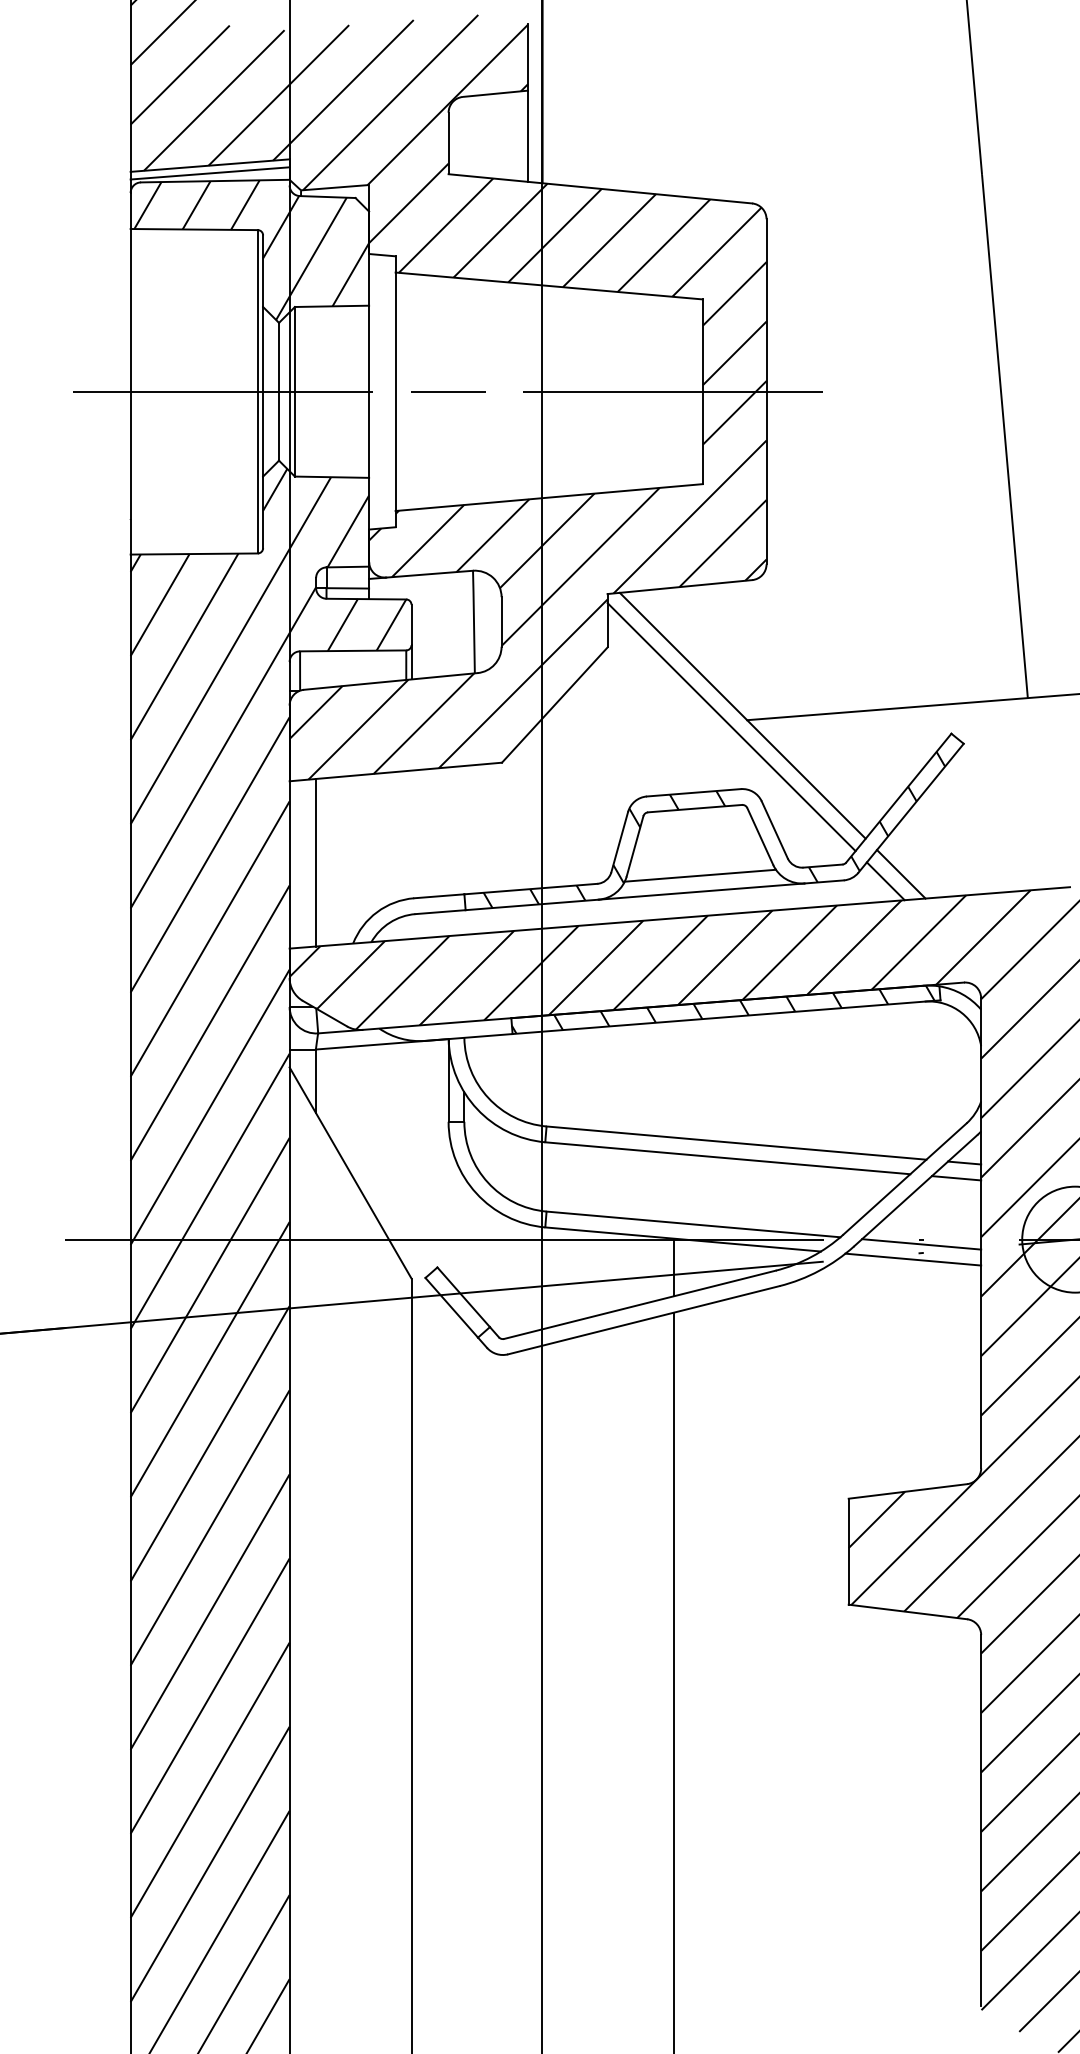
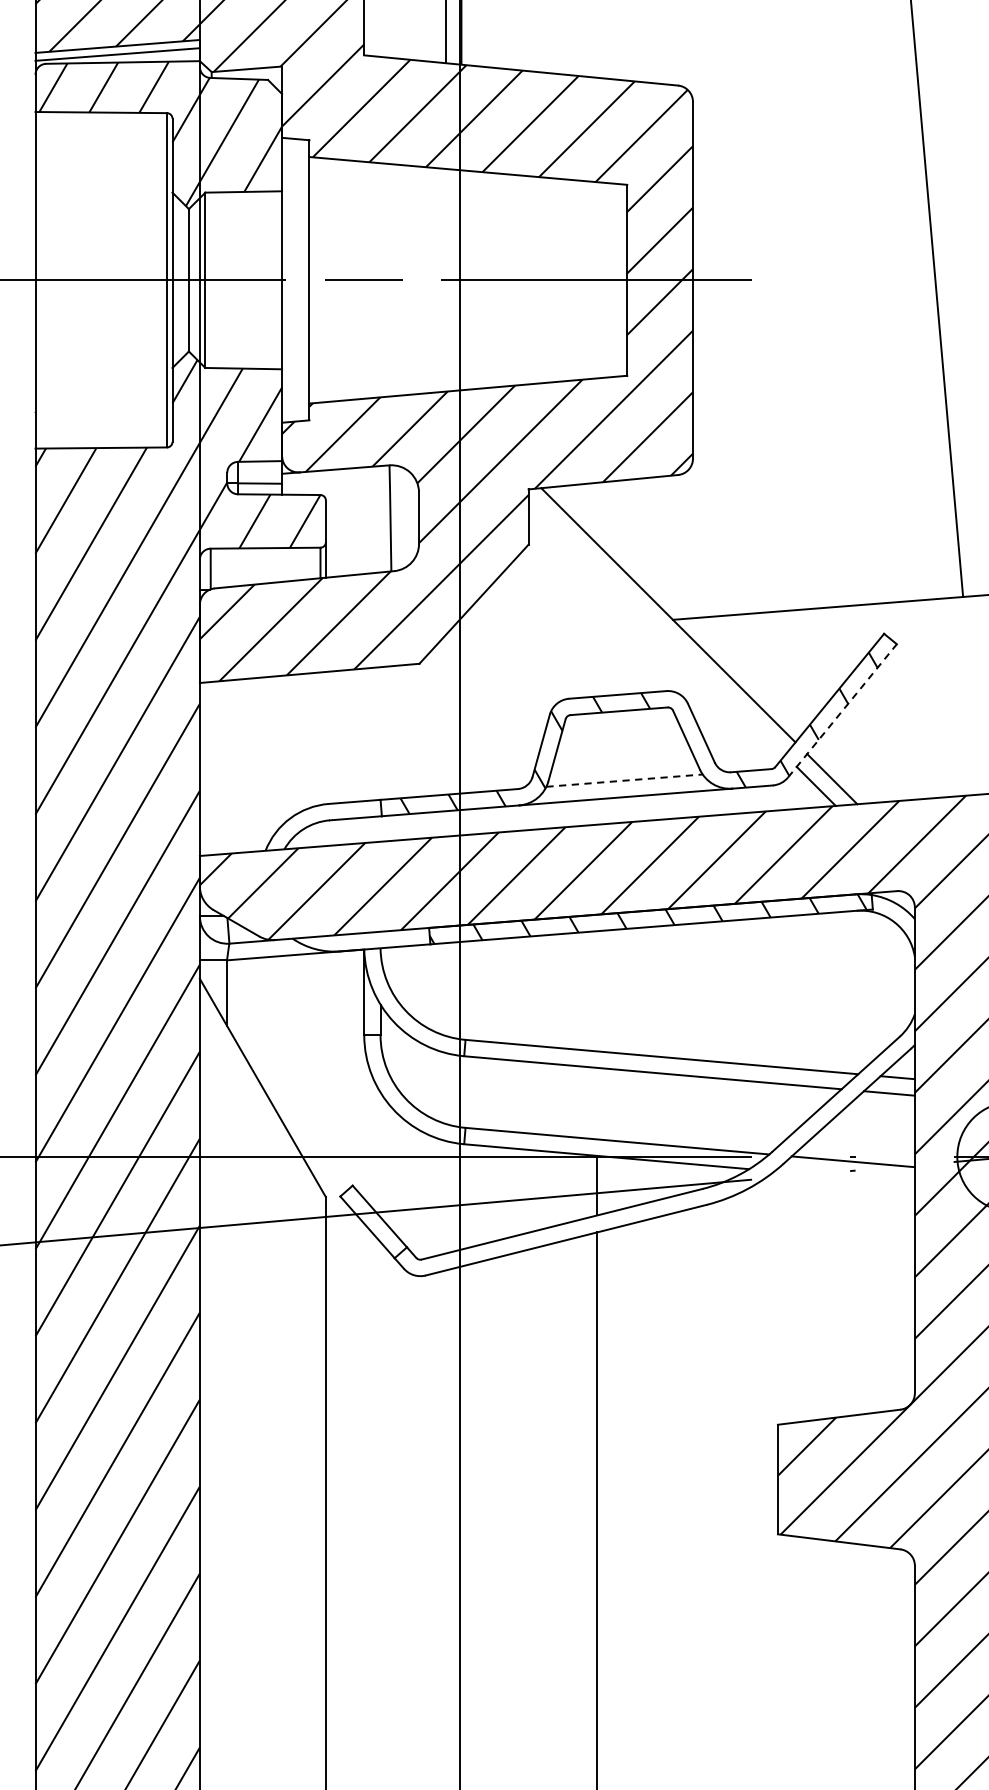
line: (731, 727) -> (656, 627), removed
line: (911, 807) -> (842, 710), solid -> dashed
line: (316, 862) -> (227, 766), removed
line: (700, 875) -> (624, 780), solid -> dashed
line: (913, 1259) -> (844, 1177), removed

